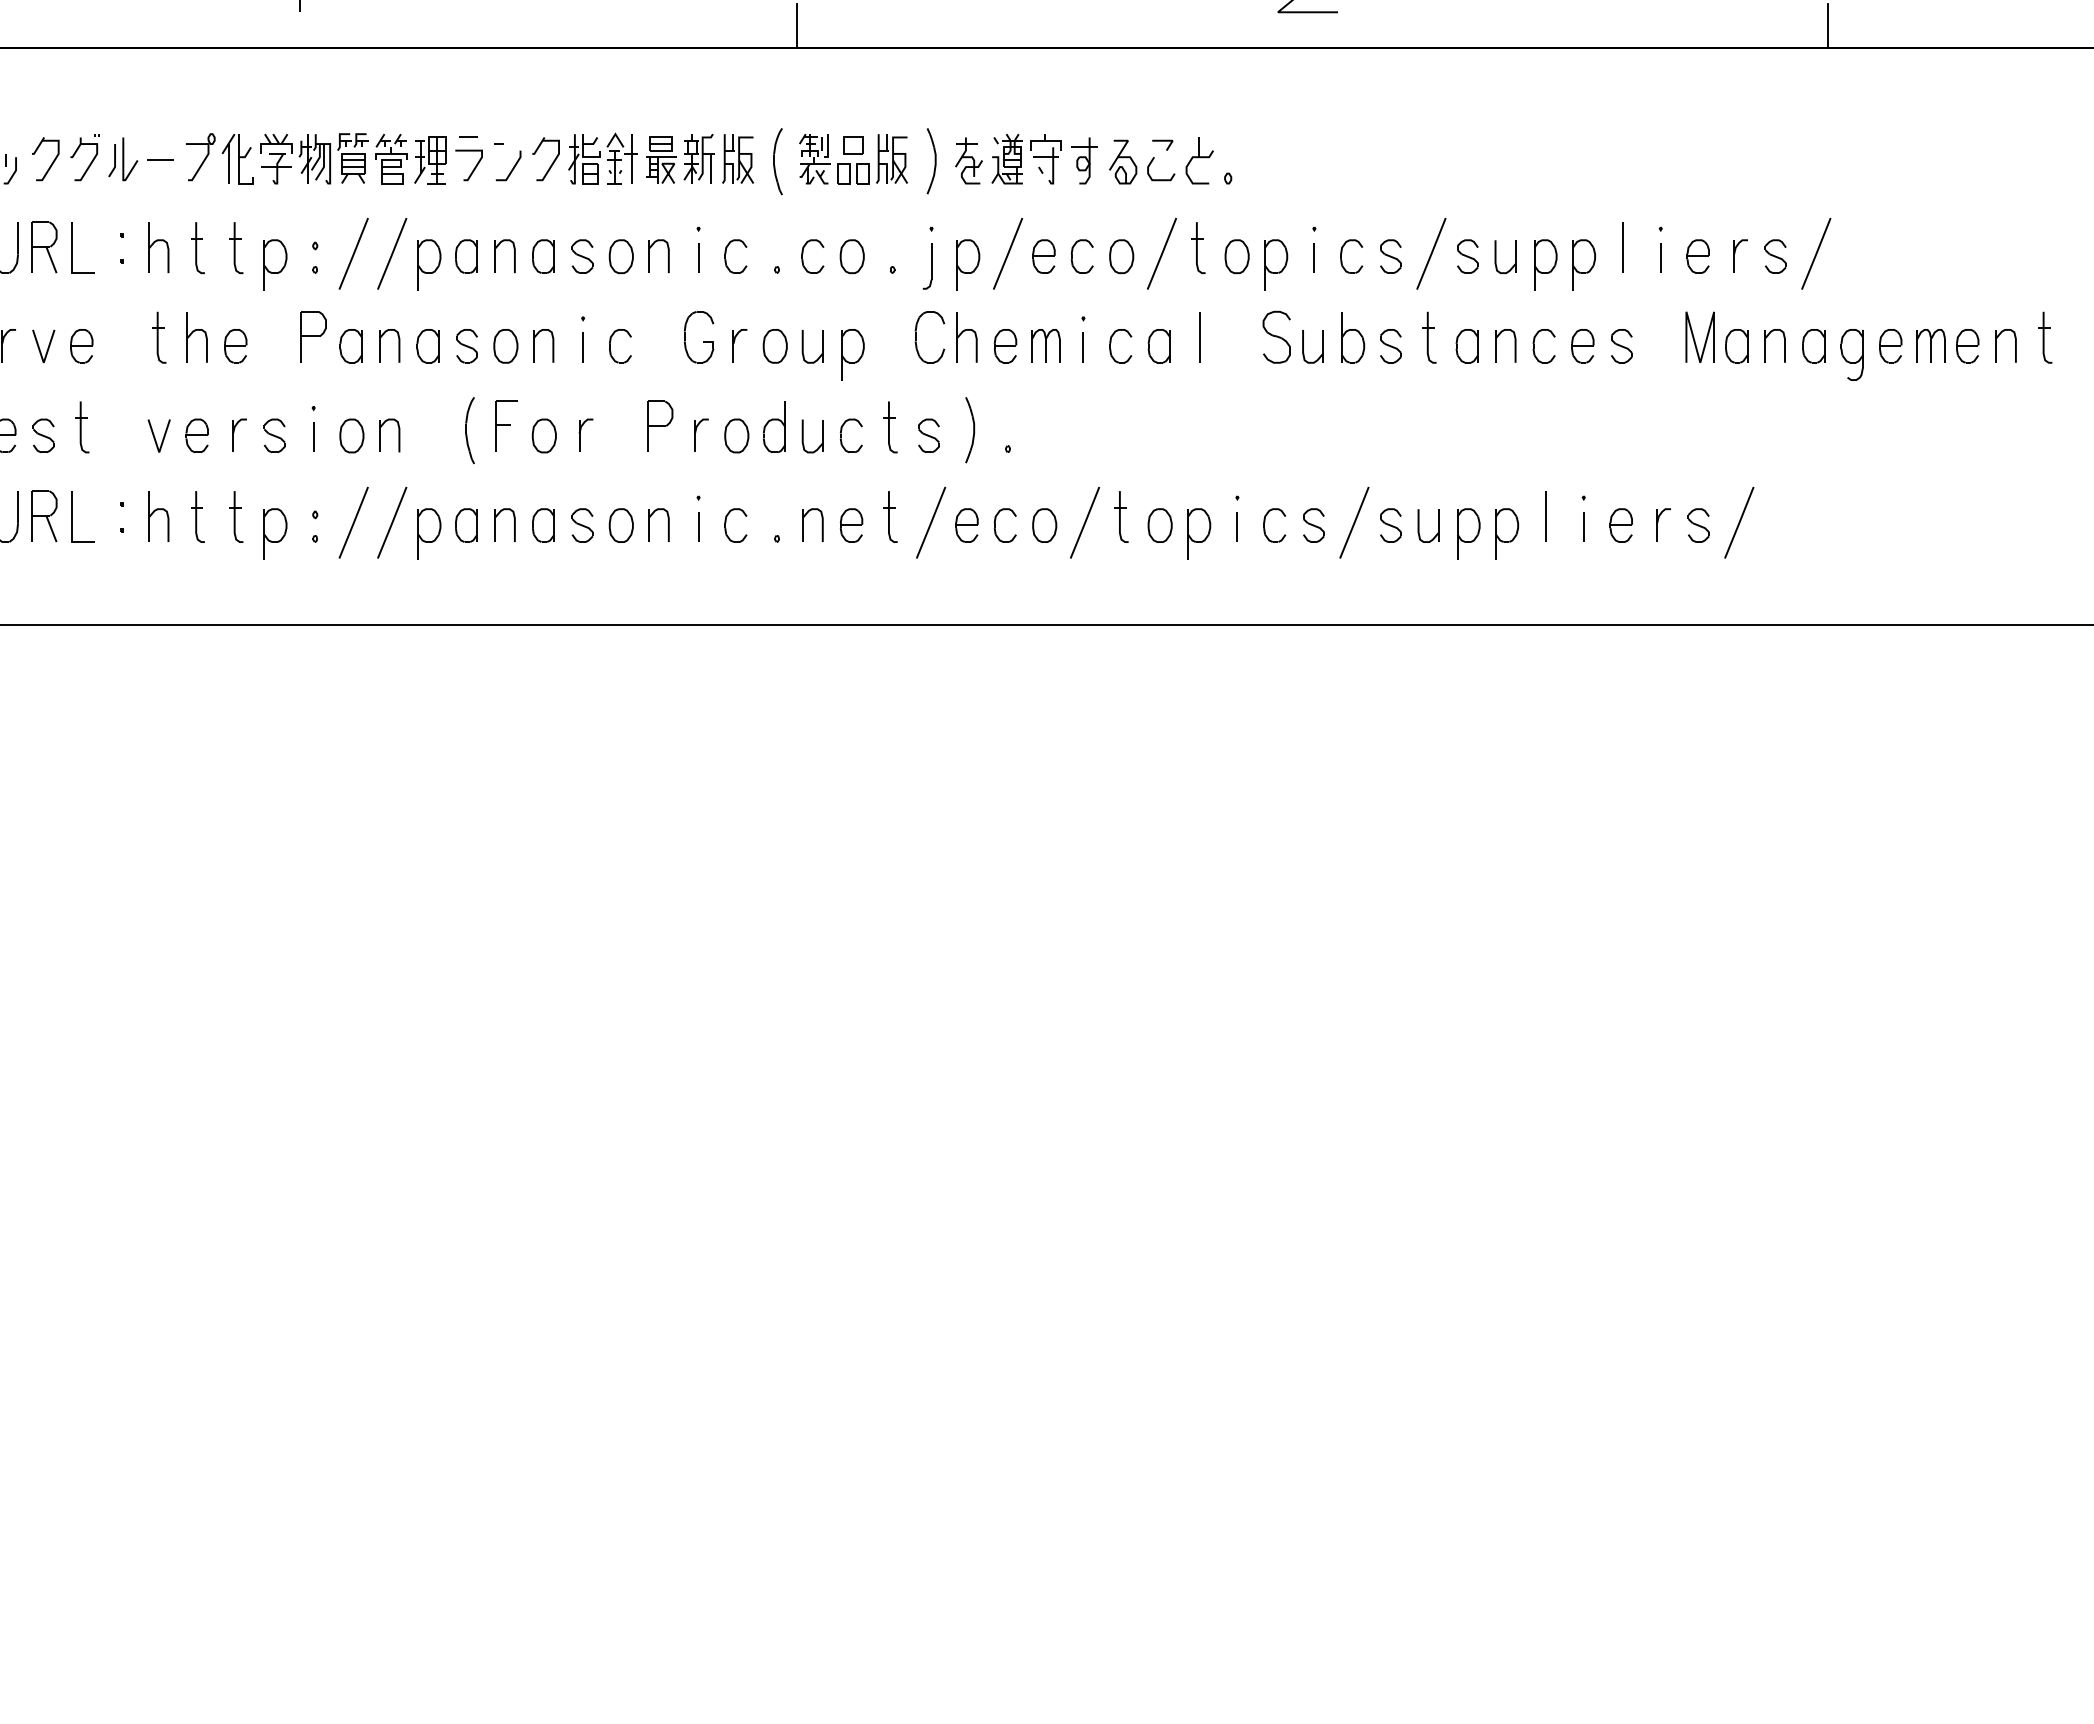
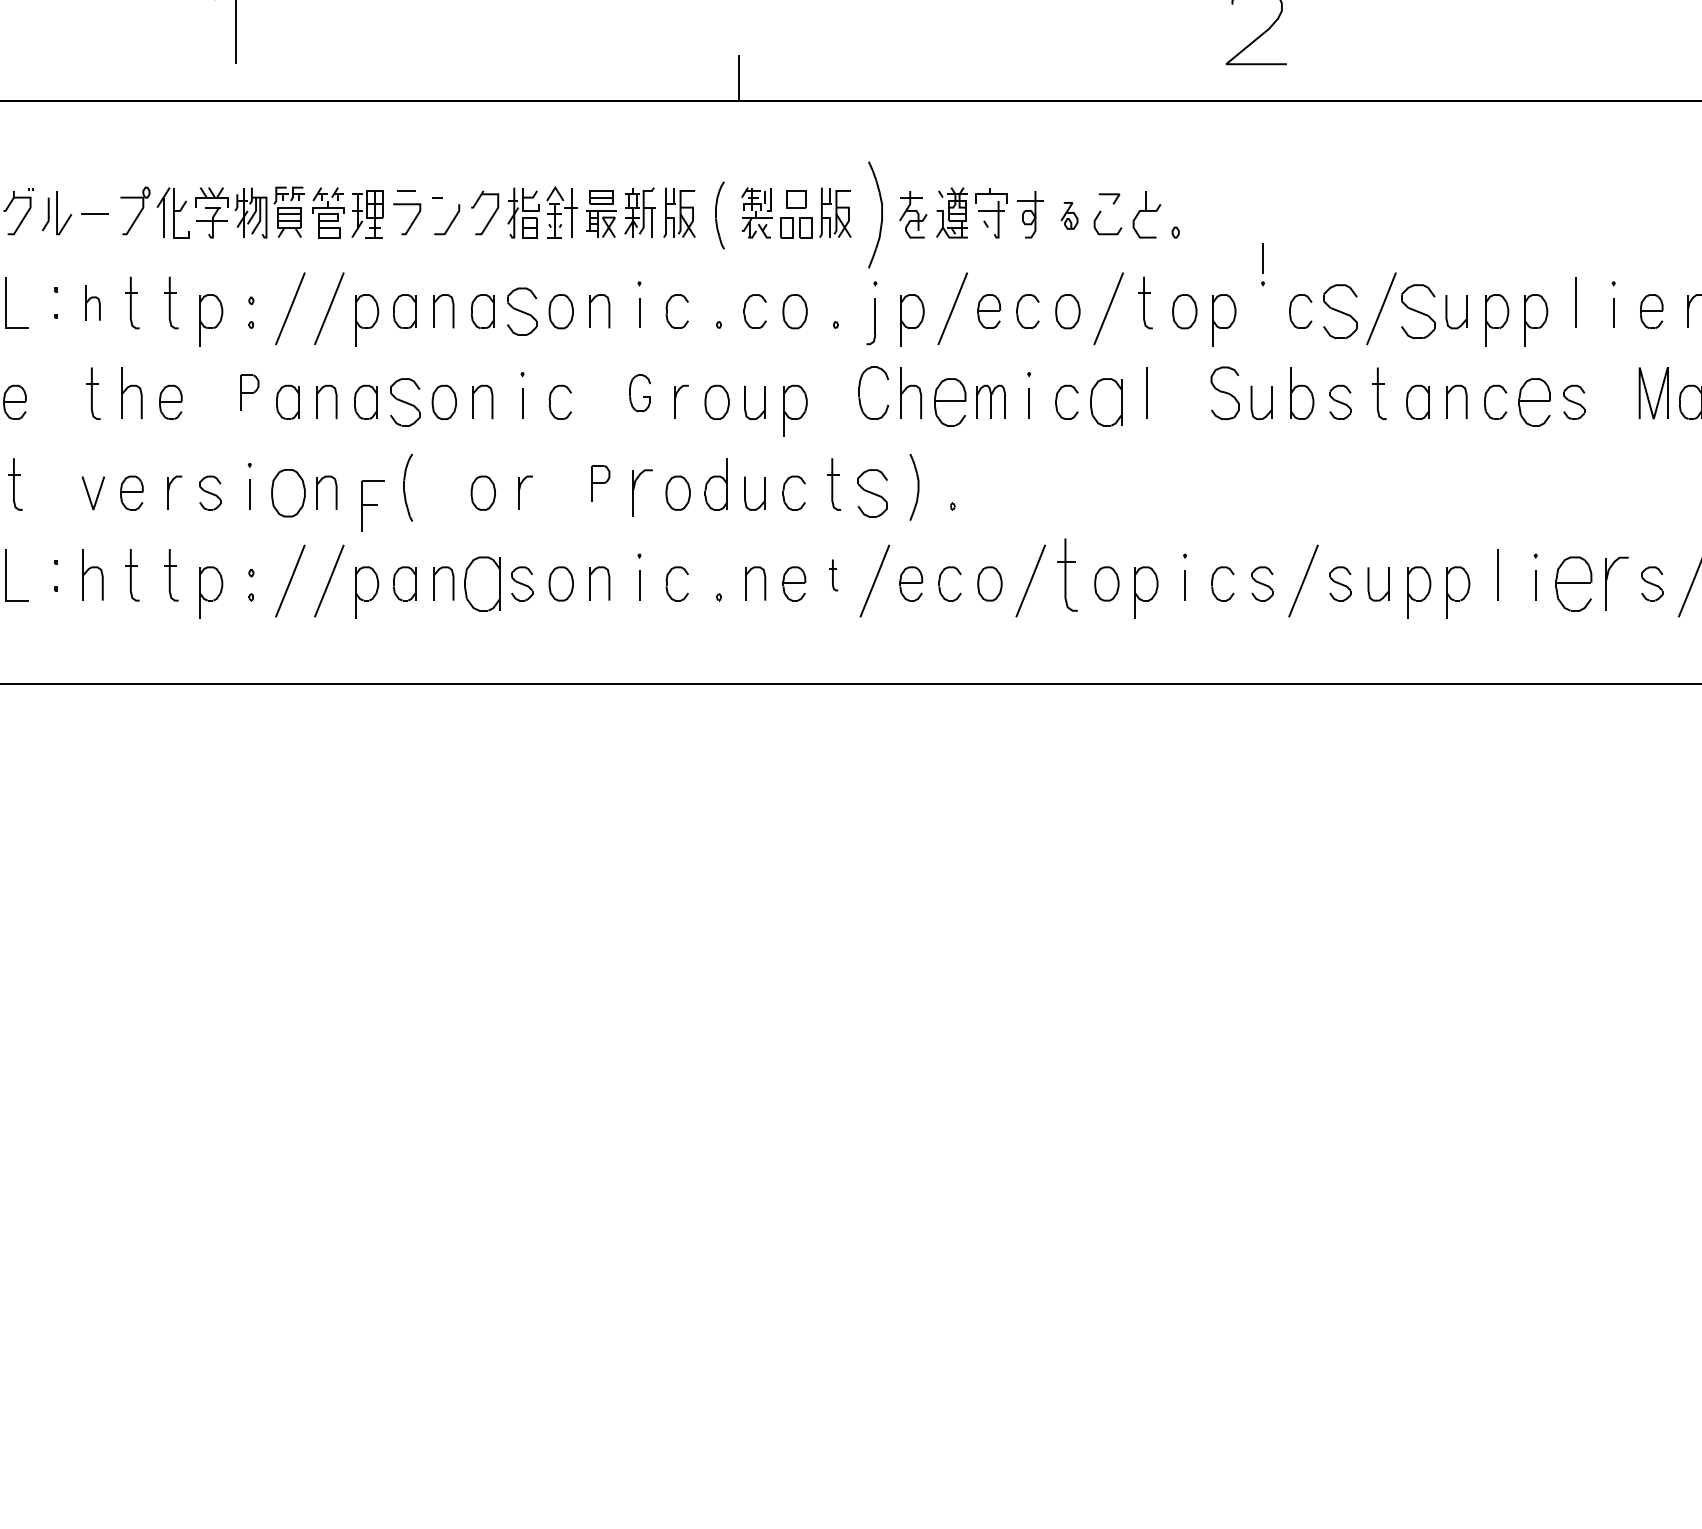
part: (931, 161) -> (875, 215), size x1.6
part: (1123, 161) -> (1069, 215), size x0.6
part: (158, 247) -> (92, 302), size x0.7
part: (582, 256) -> (521, 311), size x1.4
part: (1390, 256) -> (1340, 311), size x1.6
part: (1467, 256) -> (1418, 311), size x1.6
line: (1313, 257) -> (1262, 257), moved
part: (313, 336) -> (249, 392), size x0.7
part: (699, 337) -> (640, 393), size x0.7
part: (466, 346) -> (404, 402), size x1.4
part: (1005, 346) -> (950, 402), size x1.4
part: (1158, 346) -> (1105, 402), size x1.4
part: (1582, 346) -> (1534, 402), size x1.4
part: (506, 425) -> (373, 504), moved
part: (660, 425) -> (600, 482), size x0.7
part: (701, 434) -> (642, 491), size x1.4
part: (351, 435) -> (288, 492), size x1.4
part: (928, 435) -> (872, 492), size x1.4
part: (890, 516) -> (833, 574), size x0.6
part: (1121, 516) -> (1067, 574), size x1.4
part: (1663, 524) -> (1616, 582), size x1.6
part: (543, 525) -> (482, 583), size x1.6
part: (1620, 525) -> (1572, 583), size x1.6

